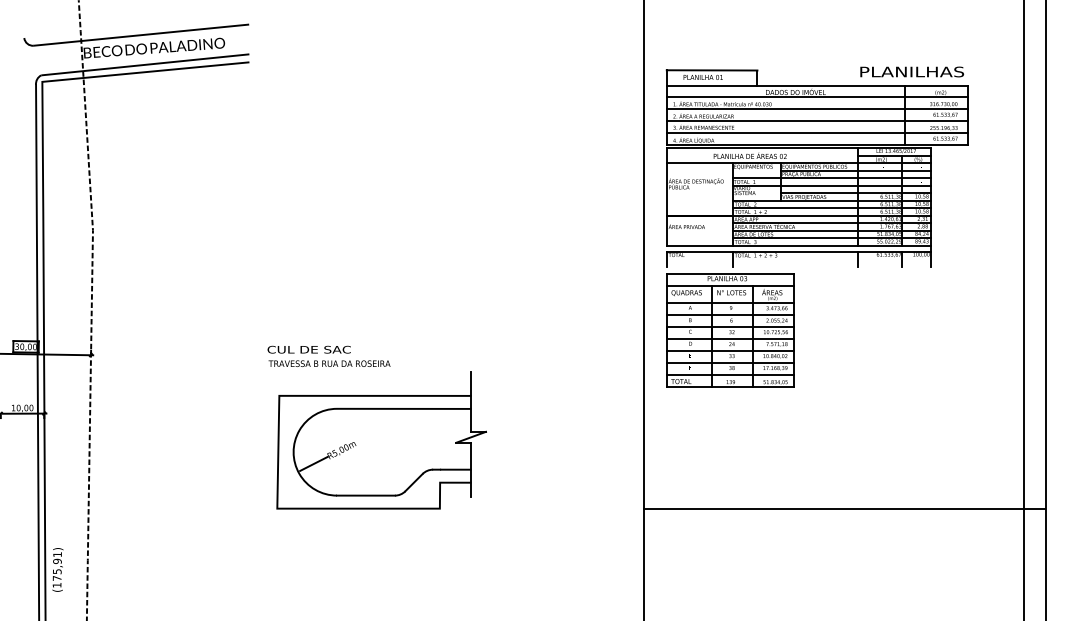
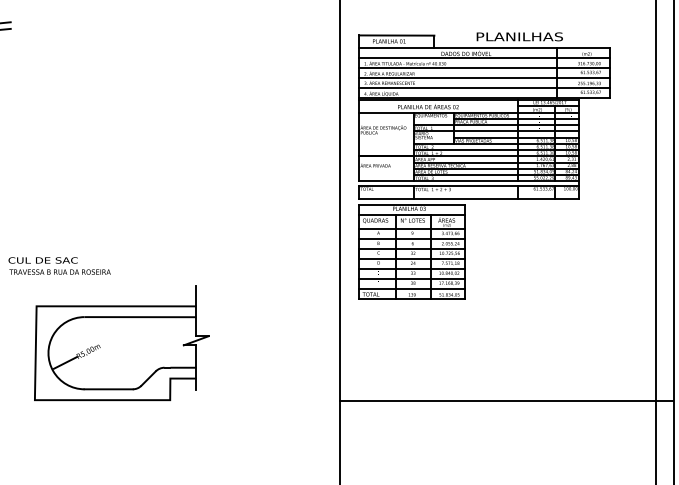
text: (912, 71) -> (520, 36), moved
line: (798, 266) -> (468, 198), added
text: (328, 355) -> (59, 265), moved

